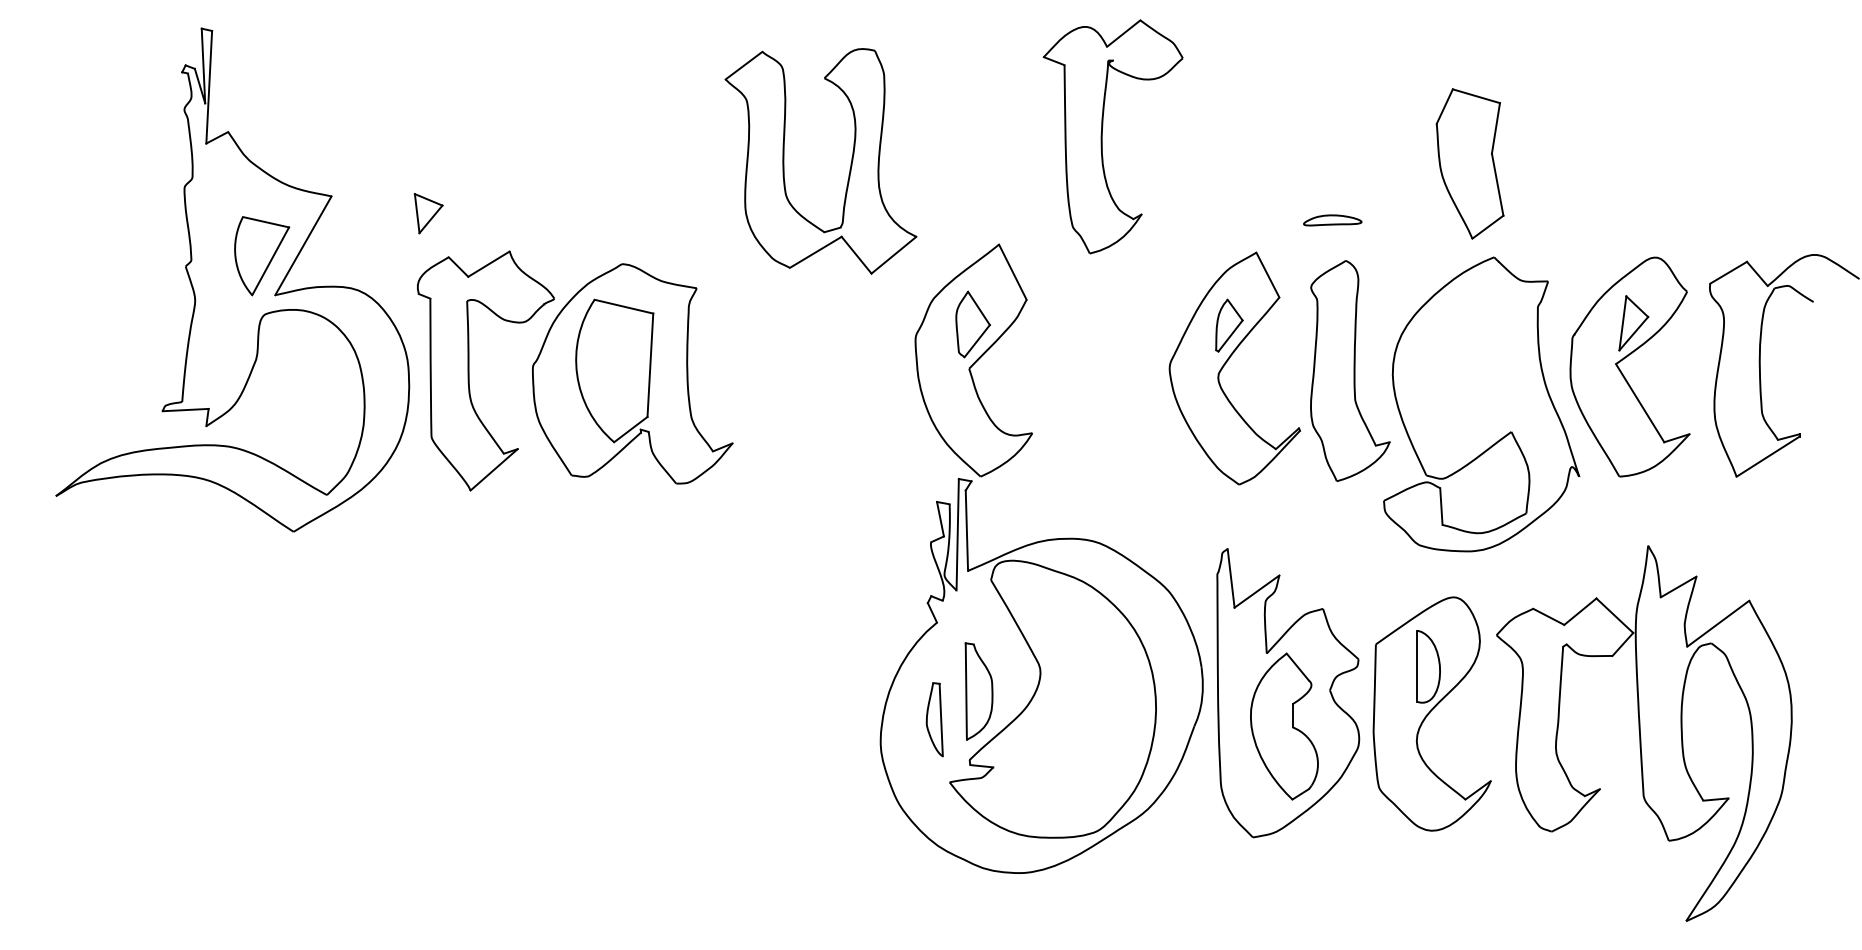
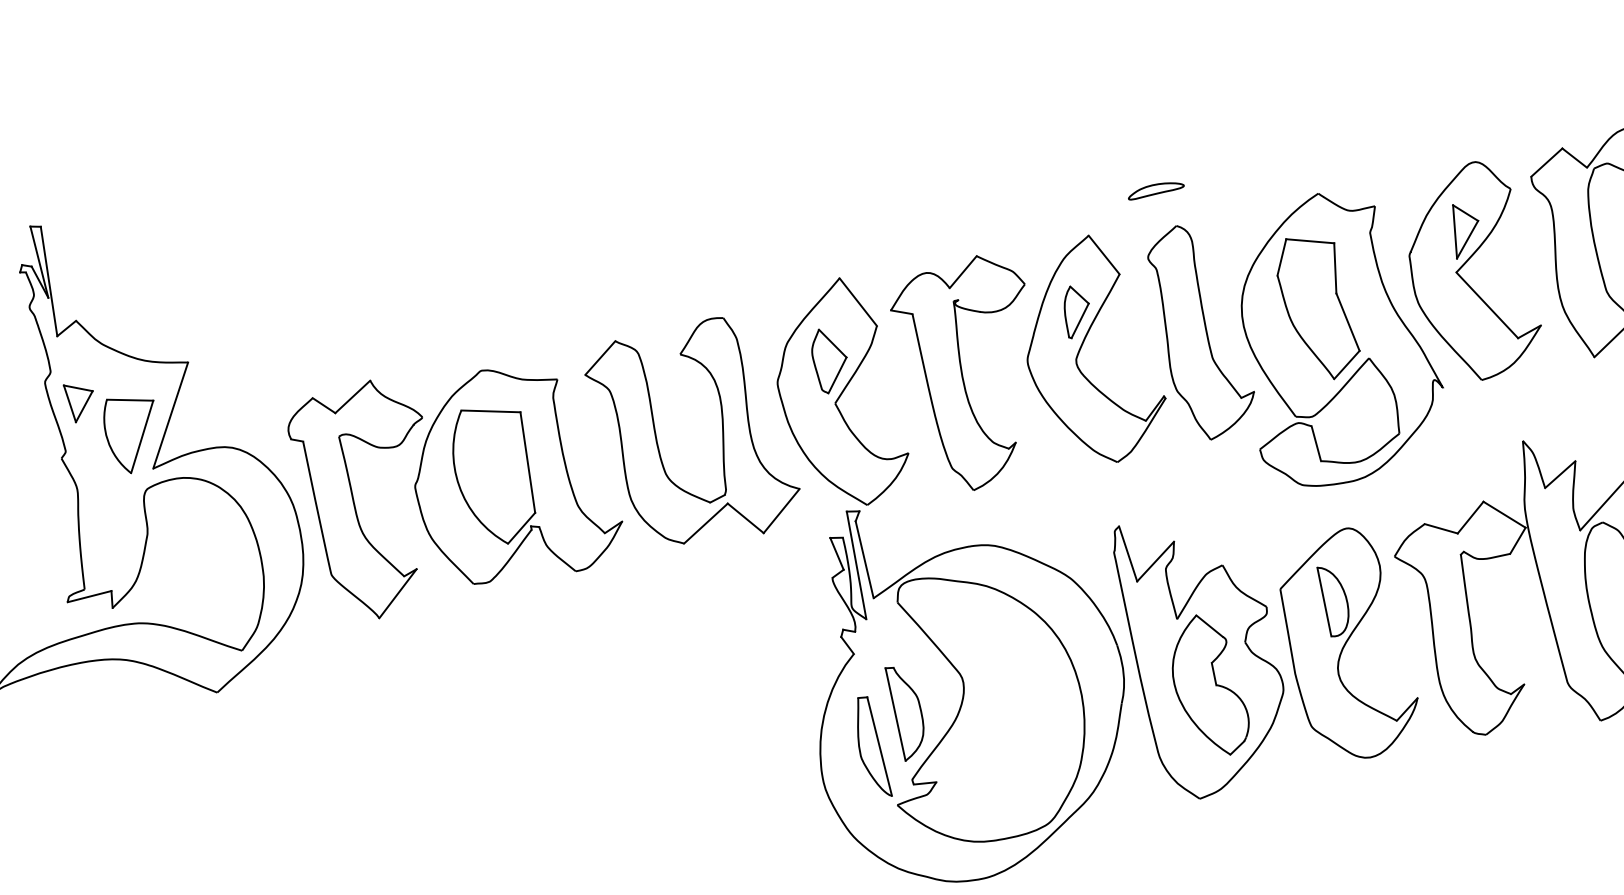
part: (1102, 136) -> (962, 375), moved
part: (850, 163) -> (721, 431), moved
part: (1469, 163) -> (1316, 307), moved
part: (428, 213) -> (80, 401), moved
part: (934, 719) -> (870, 747), size x1.43

